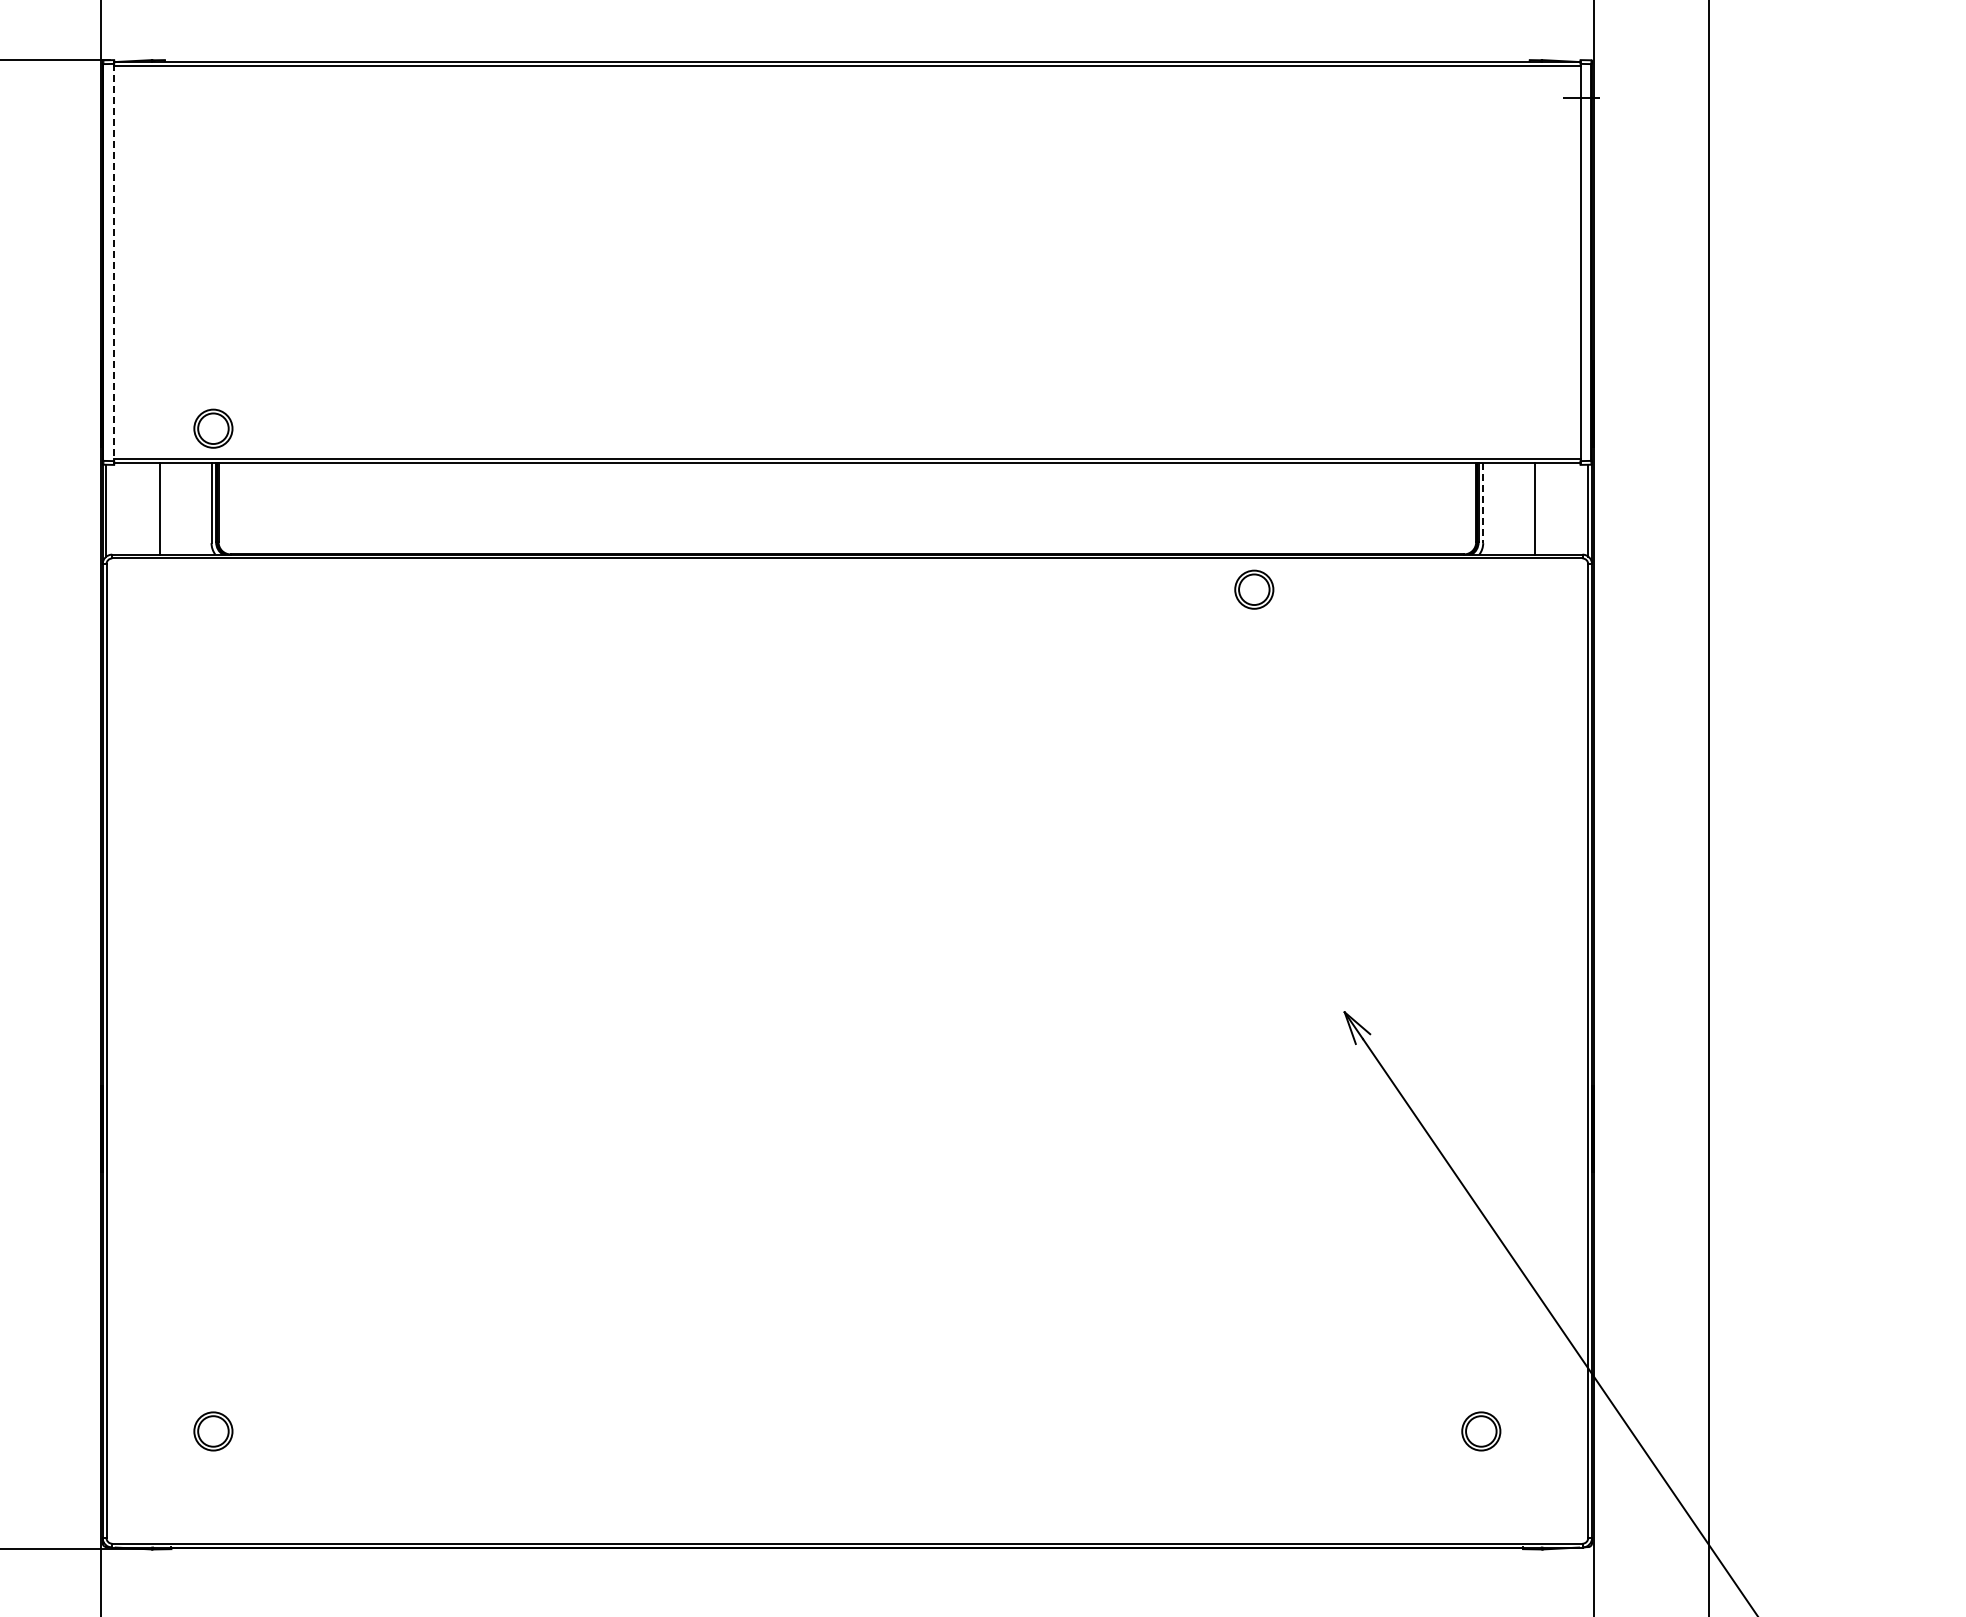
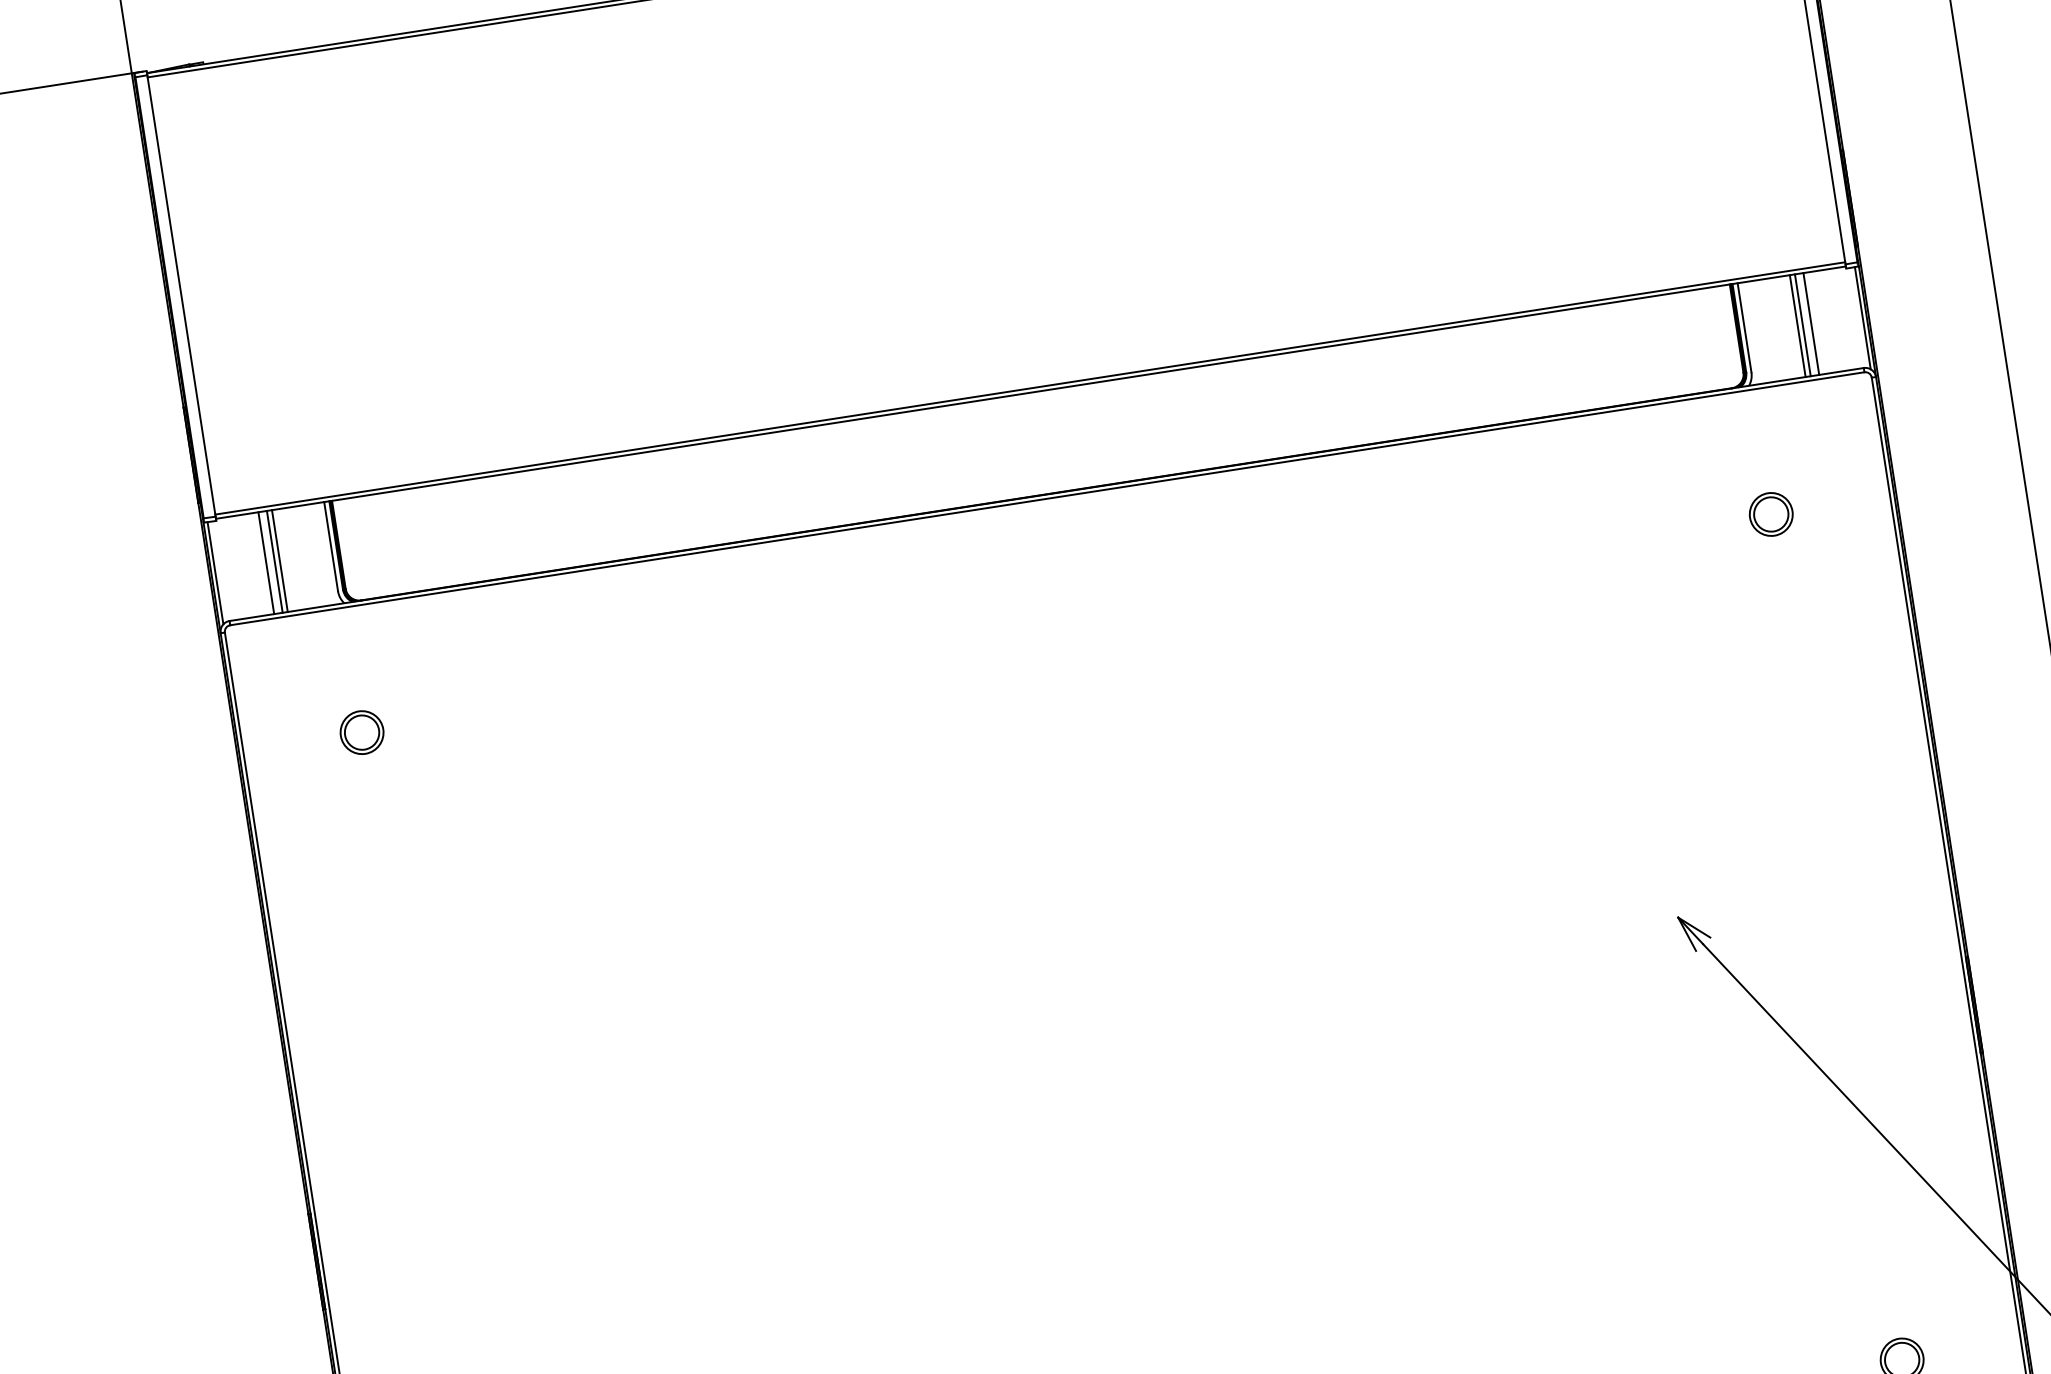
line: (114, 262) -> (181, 295), dashed -> solid
part: (213, 428) -> (362, 732), moved
line: (1483, 503) -> (1744, 328), dashed -> solid
line: (152, 508) -> (266, 562), added
line: (164, 508) -> (279, 560), added
line: (1530, 508) -> (1798, 325), added
line: (1542, 508) -> (1811, 323), added
part: (1254, 589) -> (1771, 514), moved

